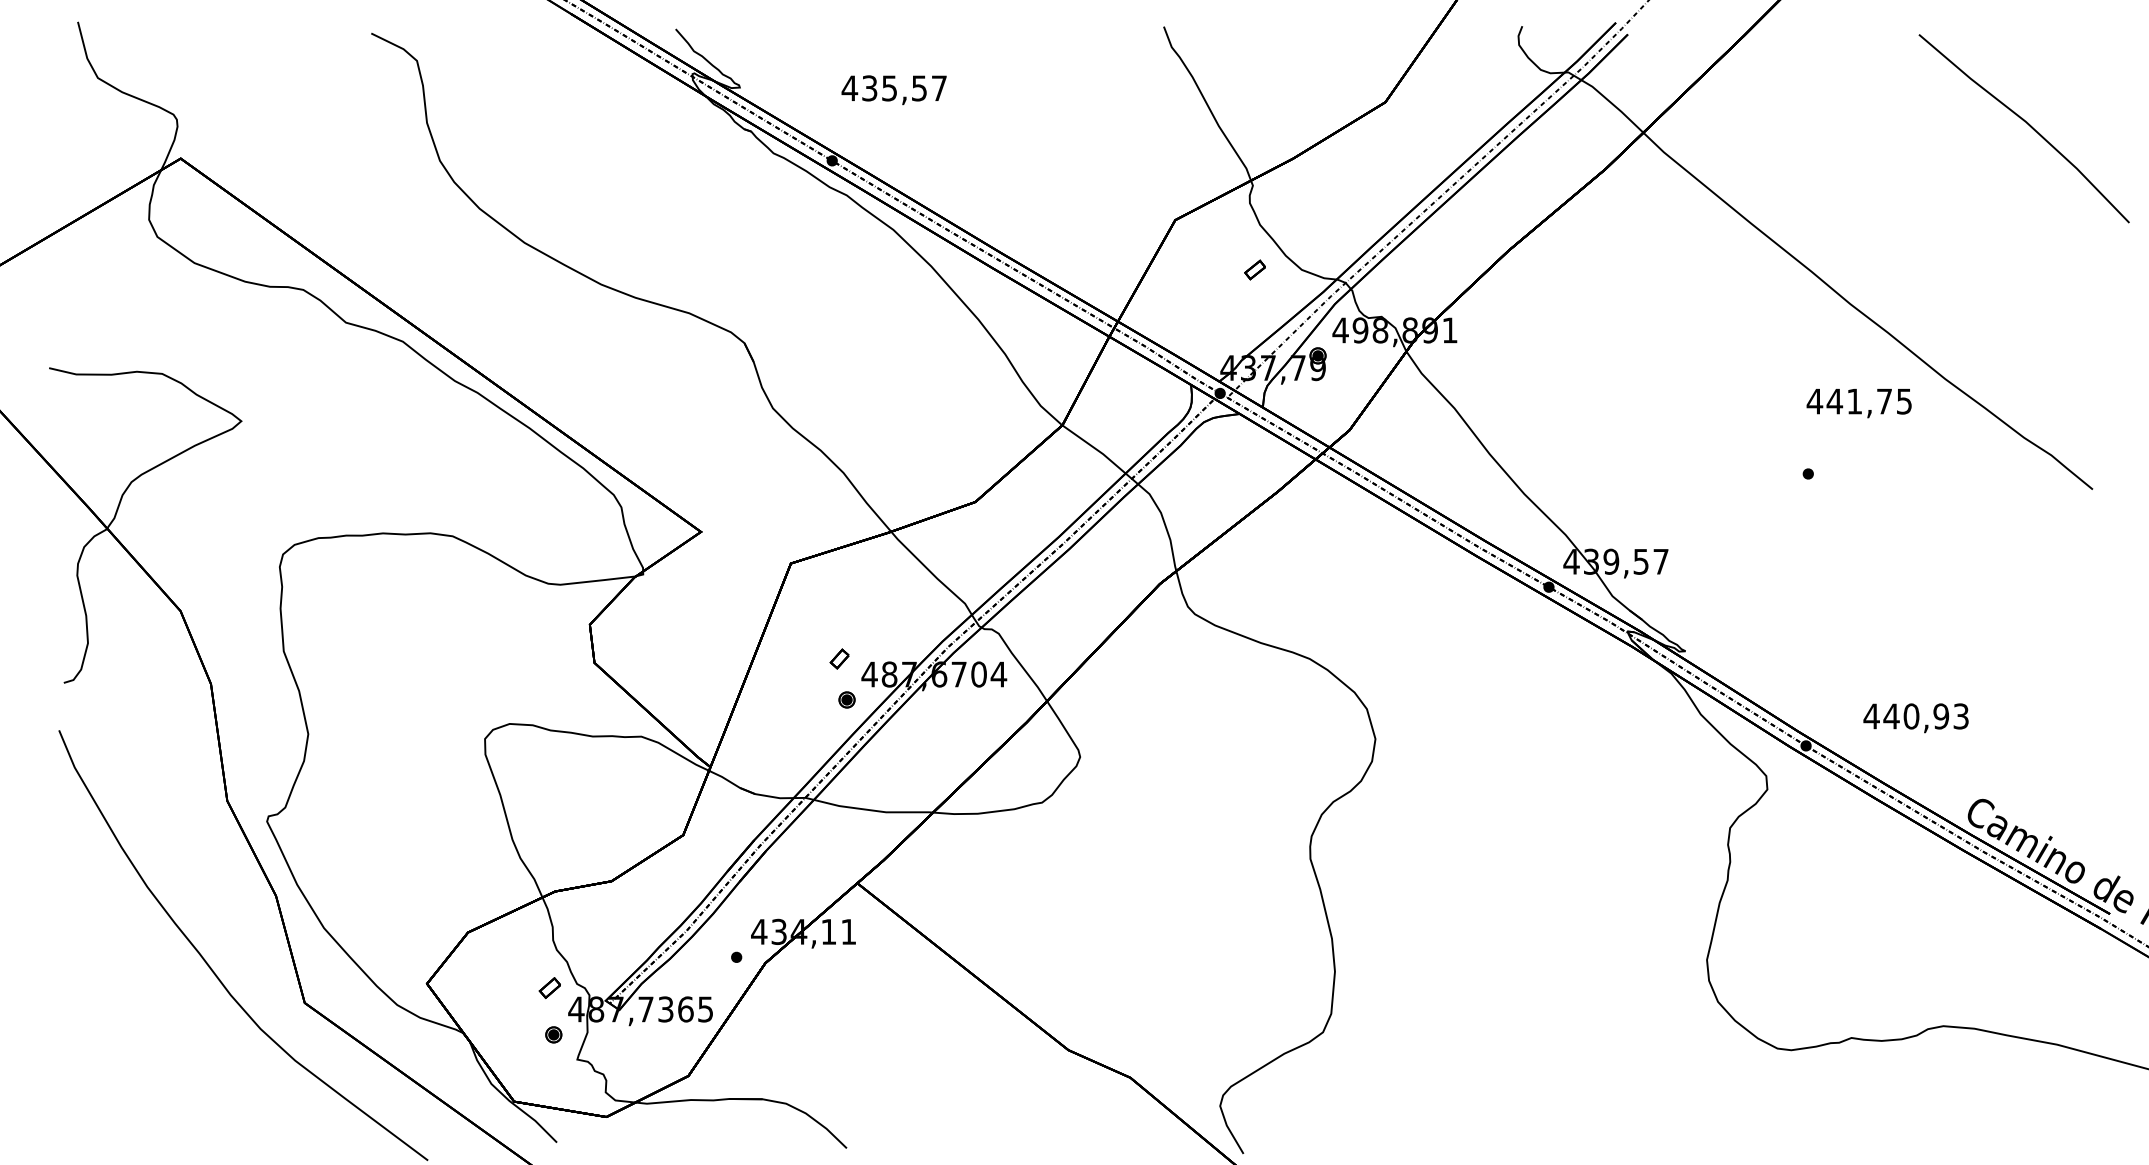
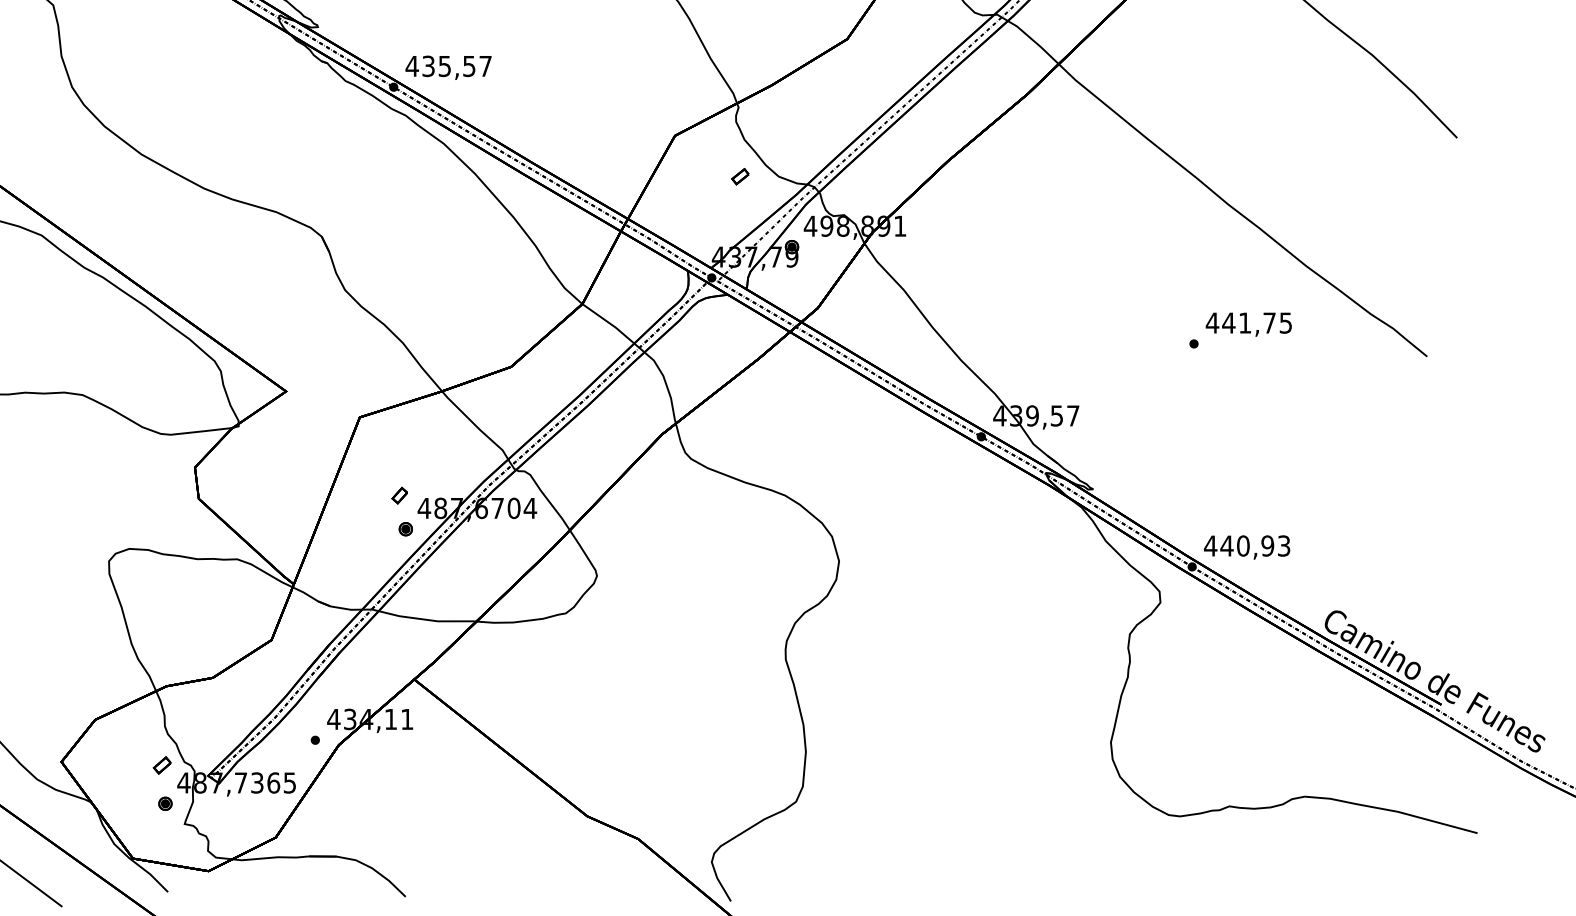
text: (893, 90) -> (448, 68), moved
text: (1858, 403) -> (1248, 324), moved
text: (1915, 718) -> (1246, 547), moved

